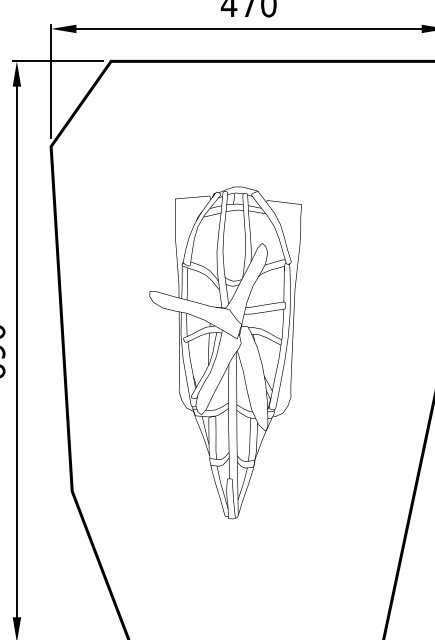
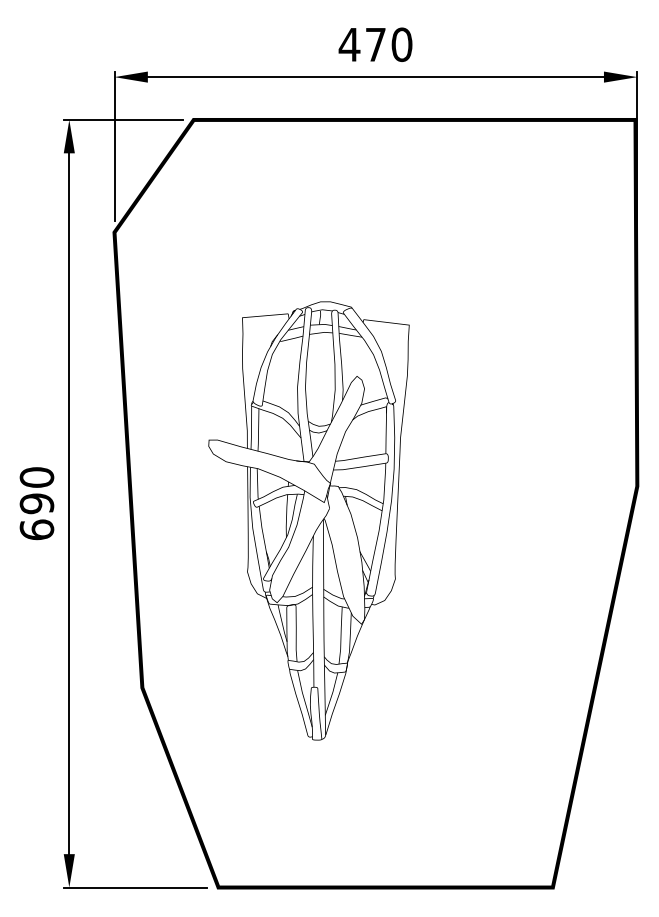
part: (225, 352) -> (308, 520), moved

